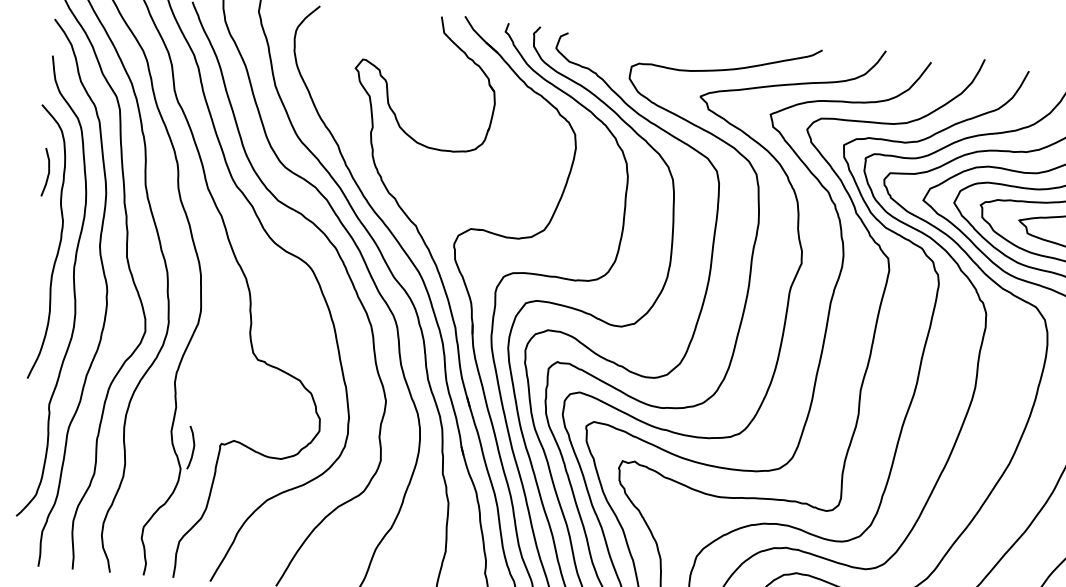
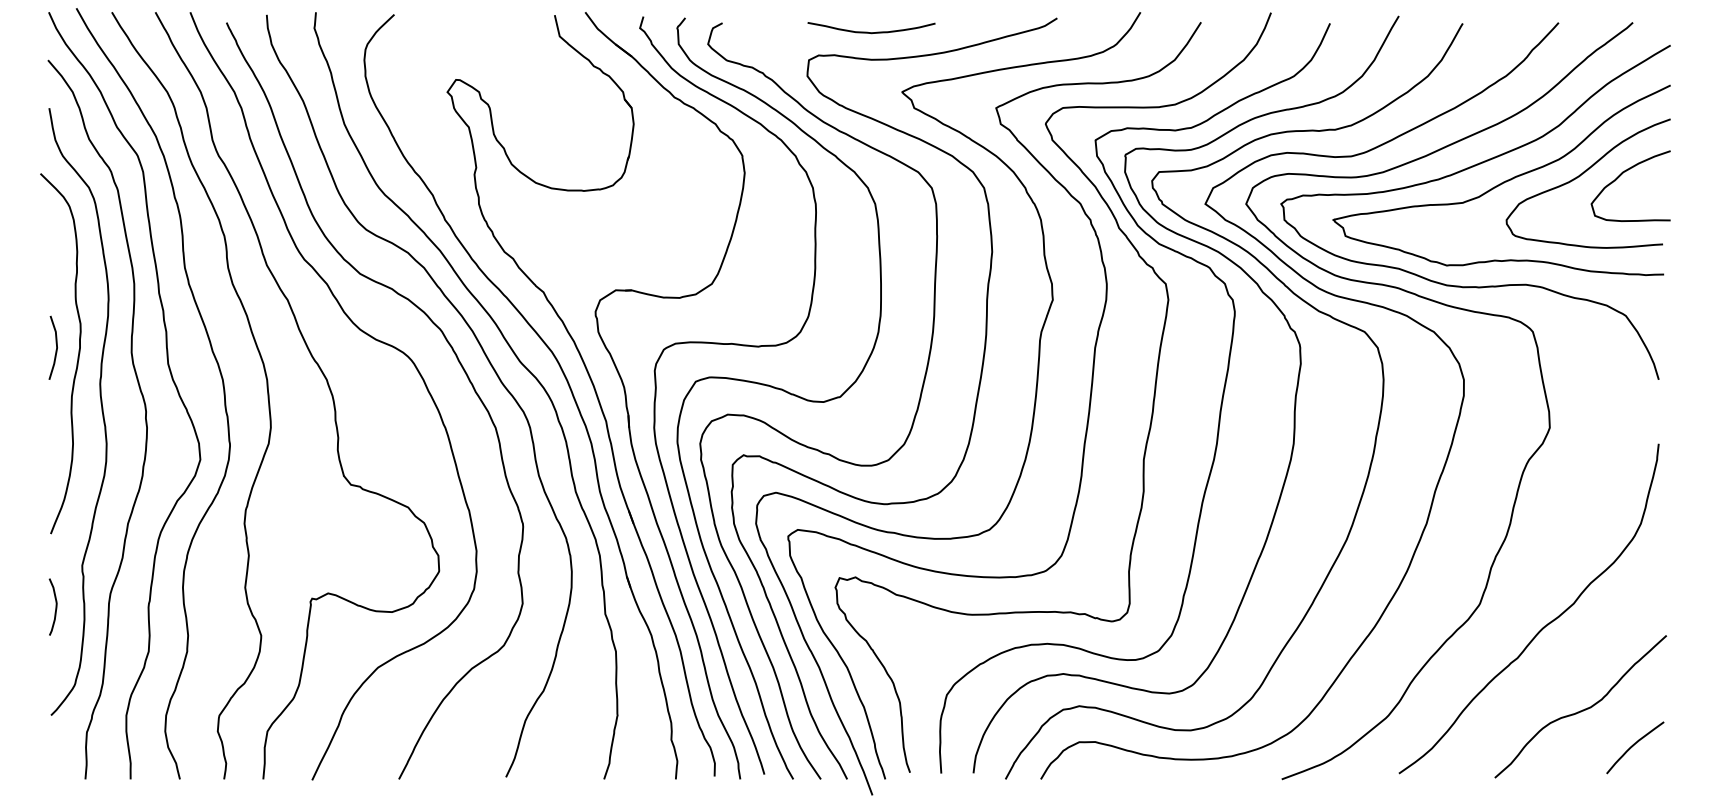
curve: (680, 49) -> (871, 32), added
line: (48, 172) -> (56, 347), moved
curve: (193, 447) -> (55, 606), moved

